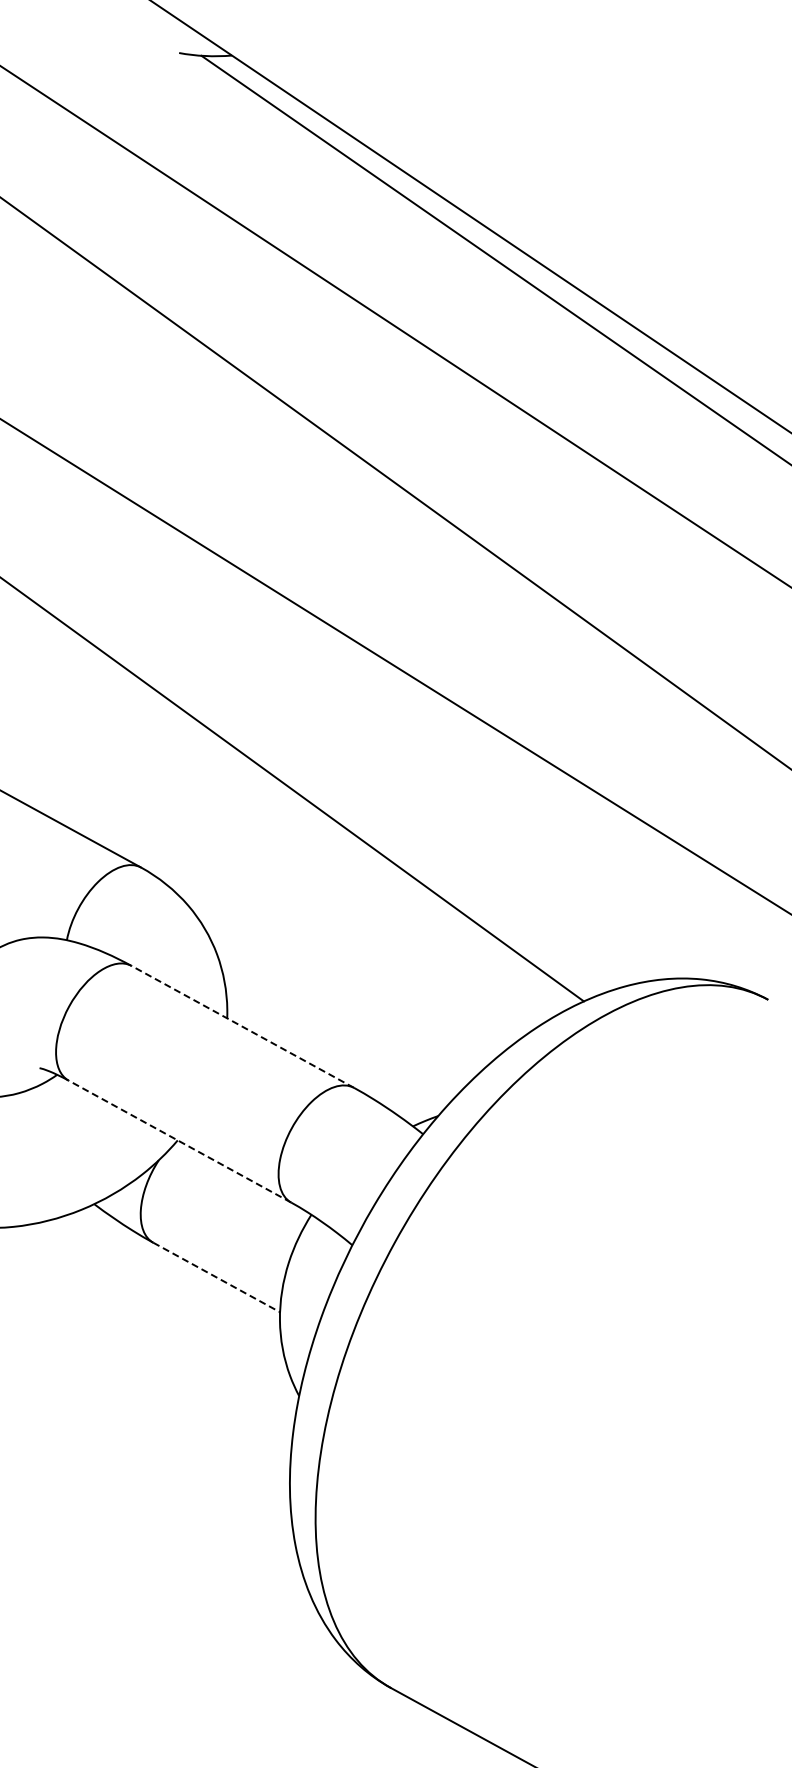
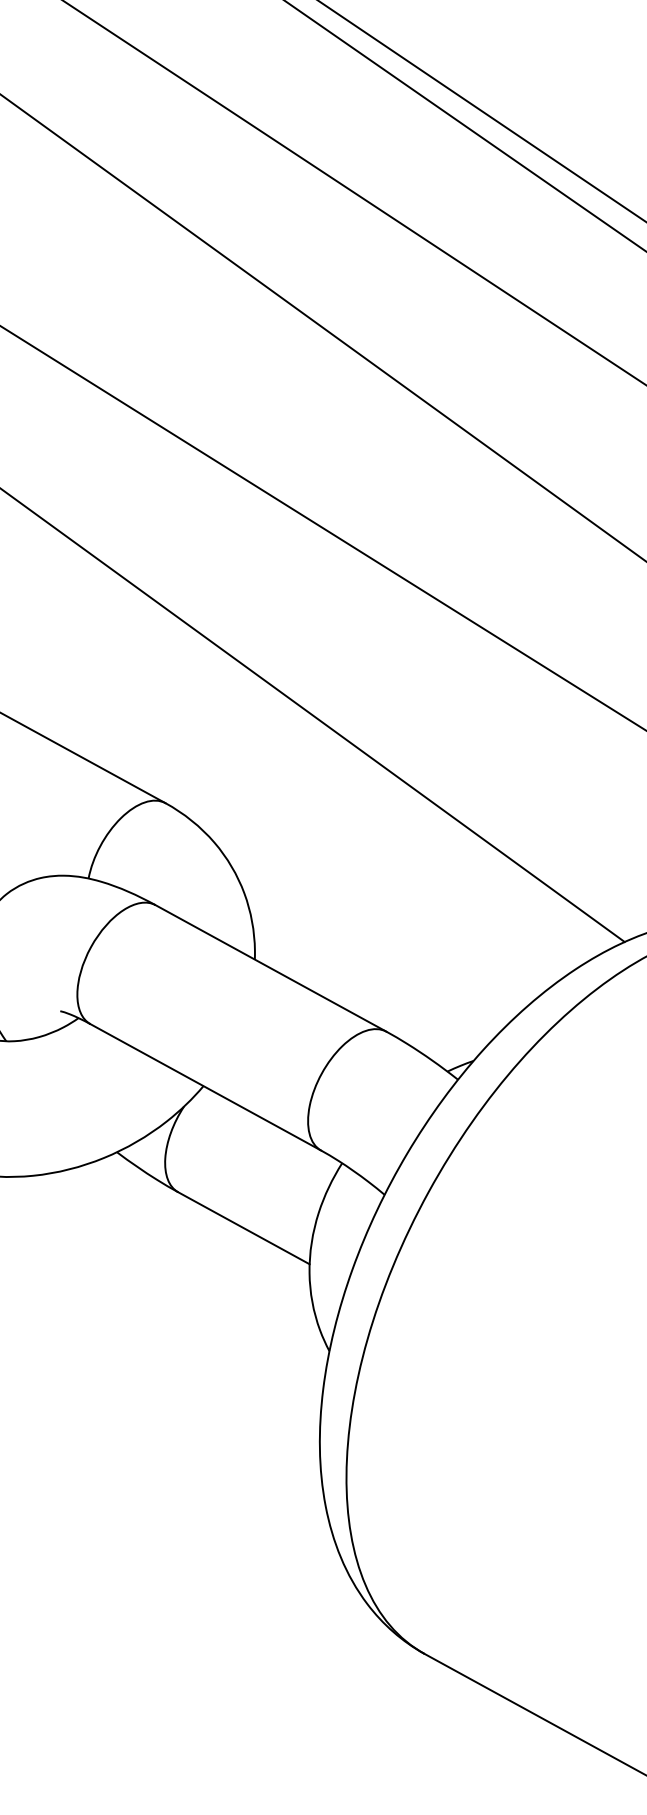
line: (242, 1026) -> (270, 968), dashed -> solid
line: (179, 1141) -> (205, 1087), dashed -> solid
line: (217, 1277) -> (244, 1228), dashed -> solid

